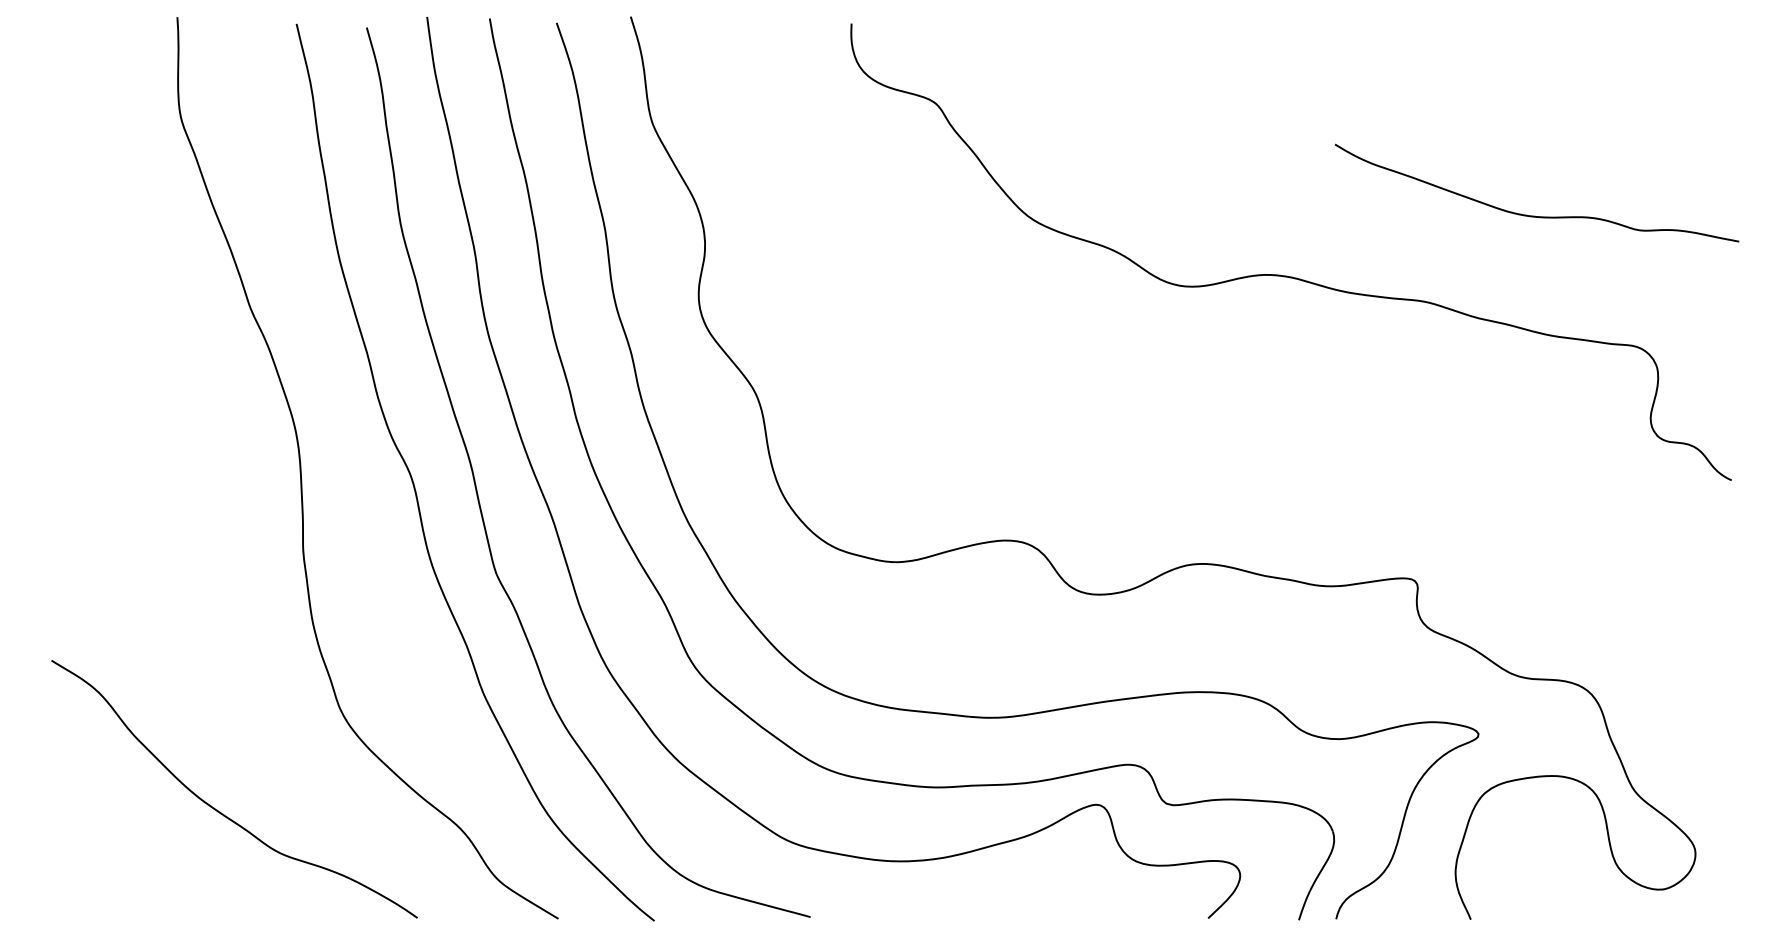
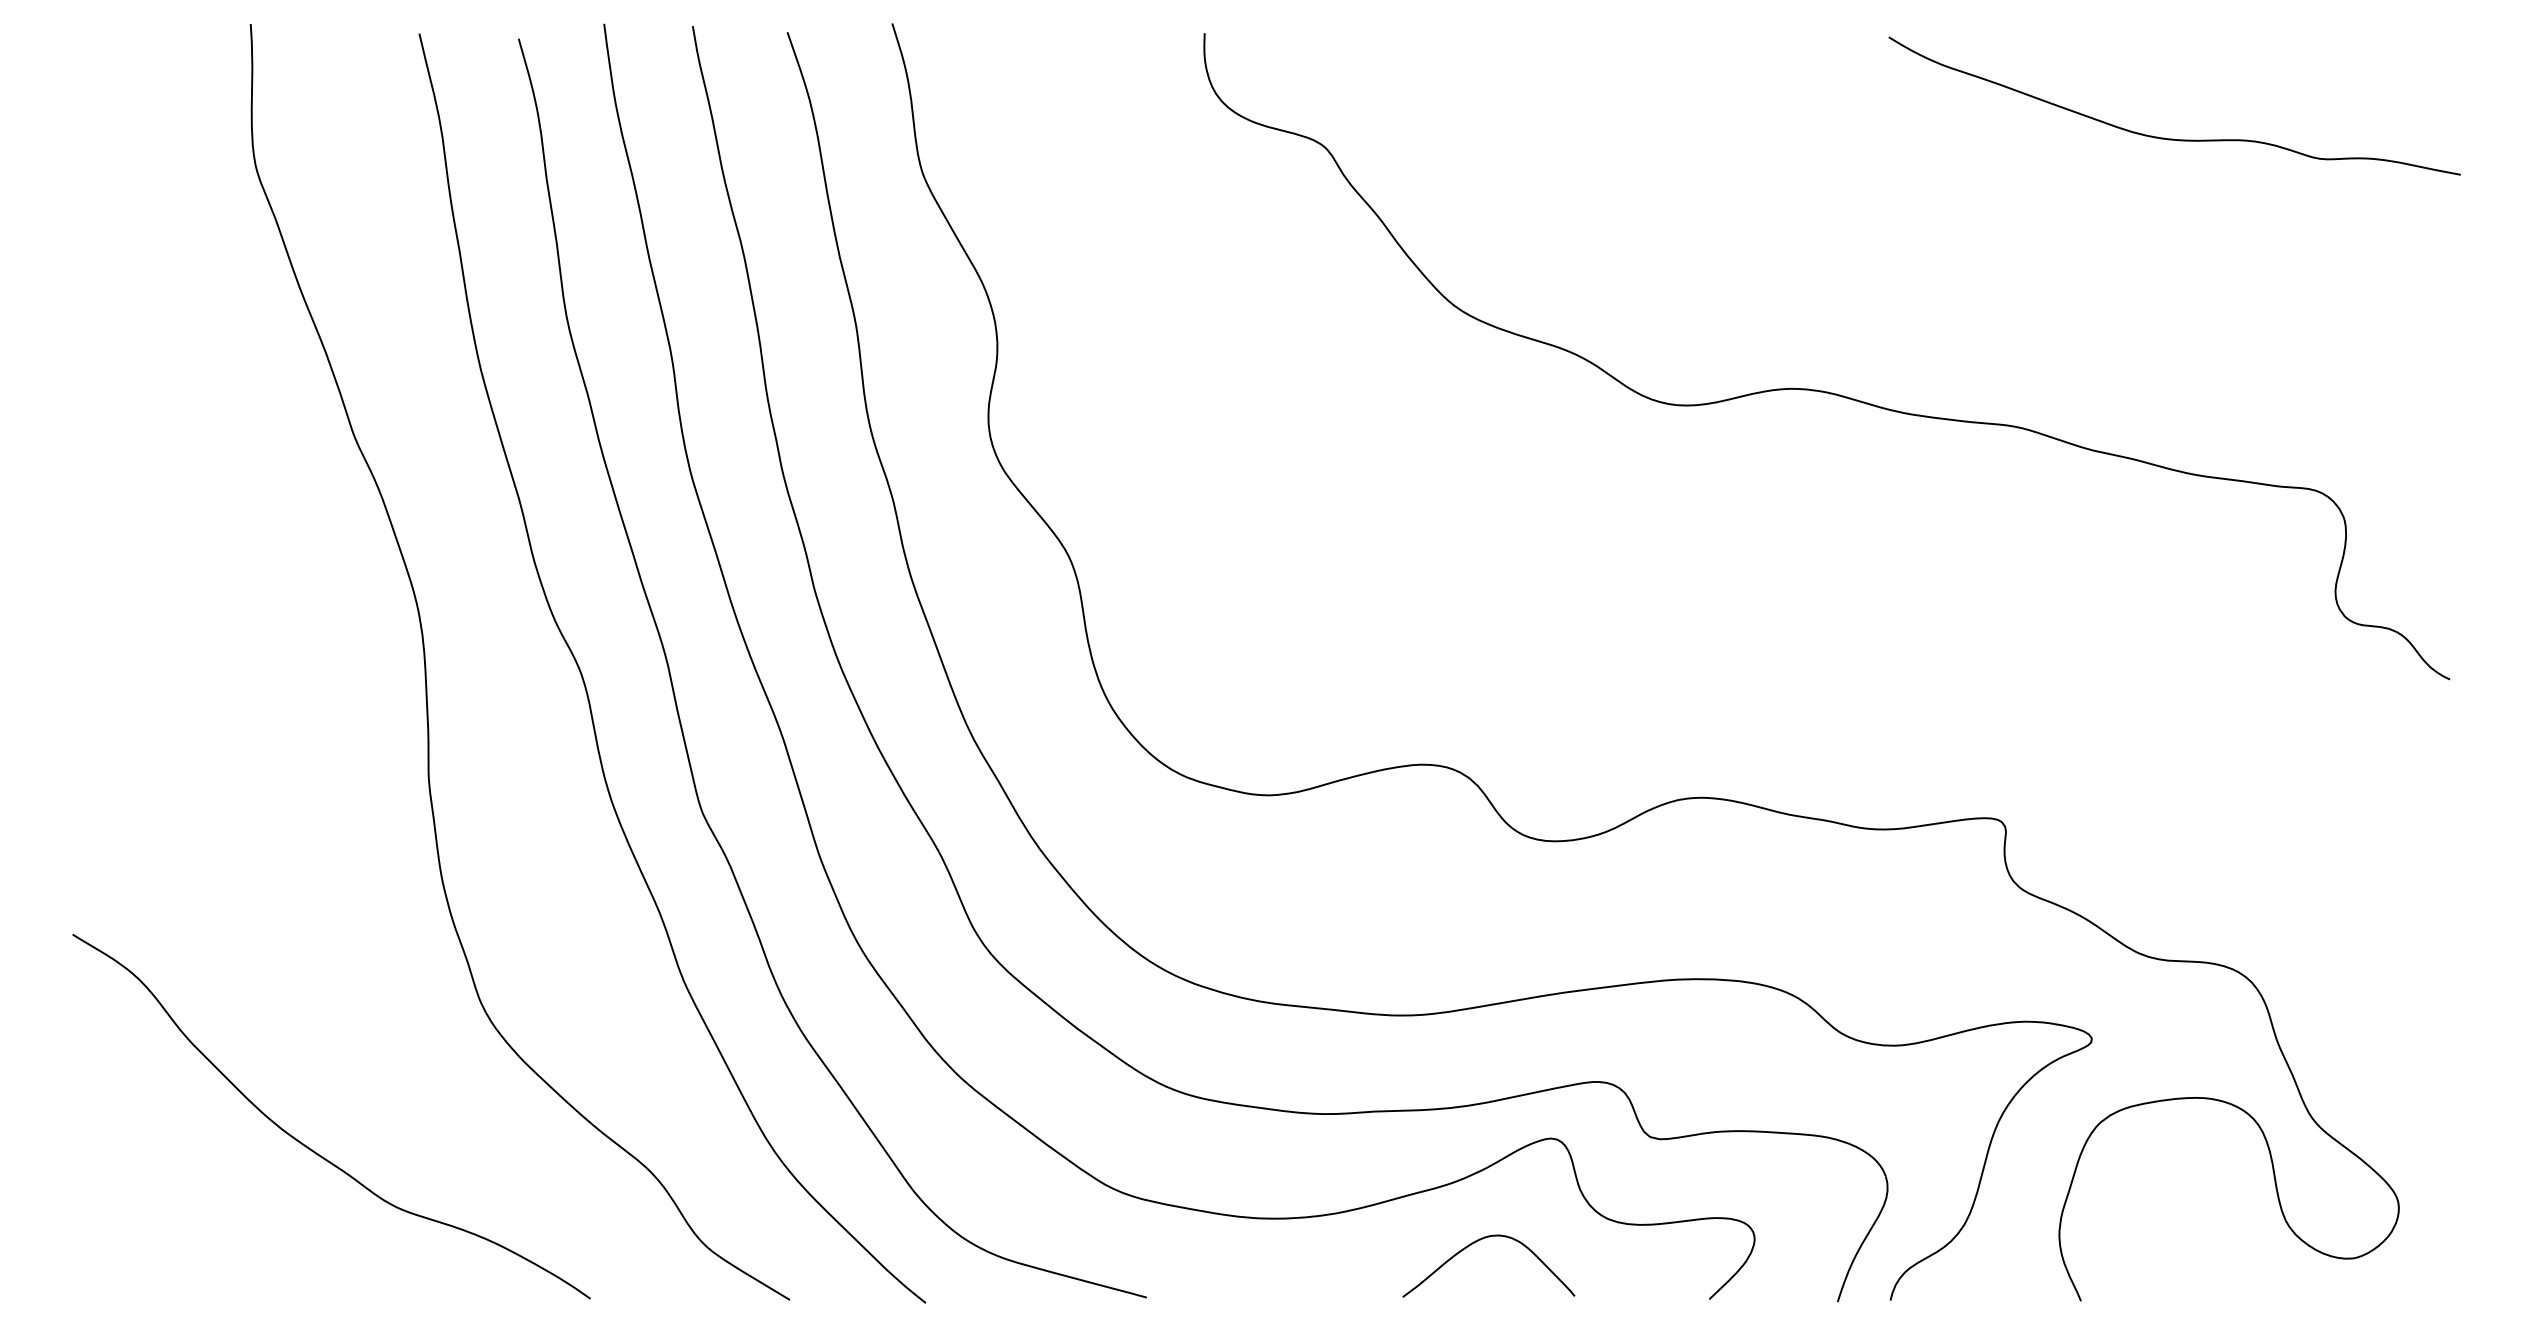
curve: (1535, 215) -> (2172, 137), moved
curve: (1043, 878) -> (1476, 1242), added

